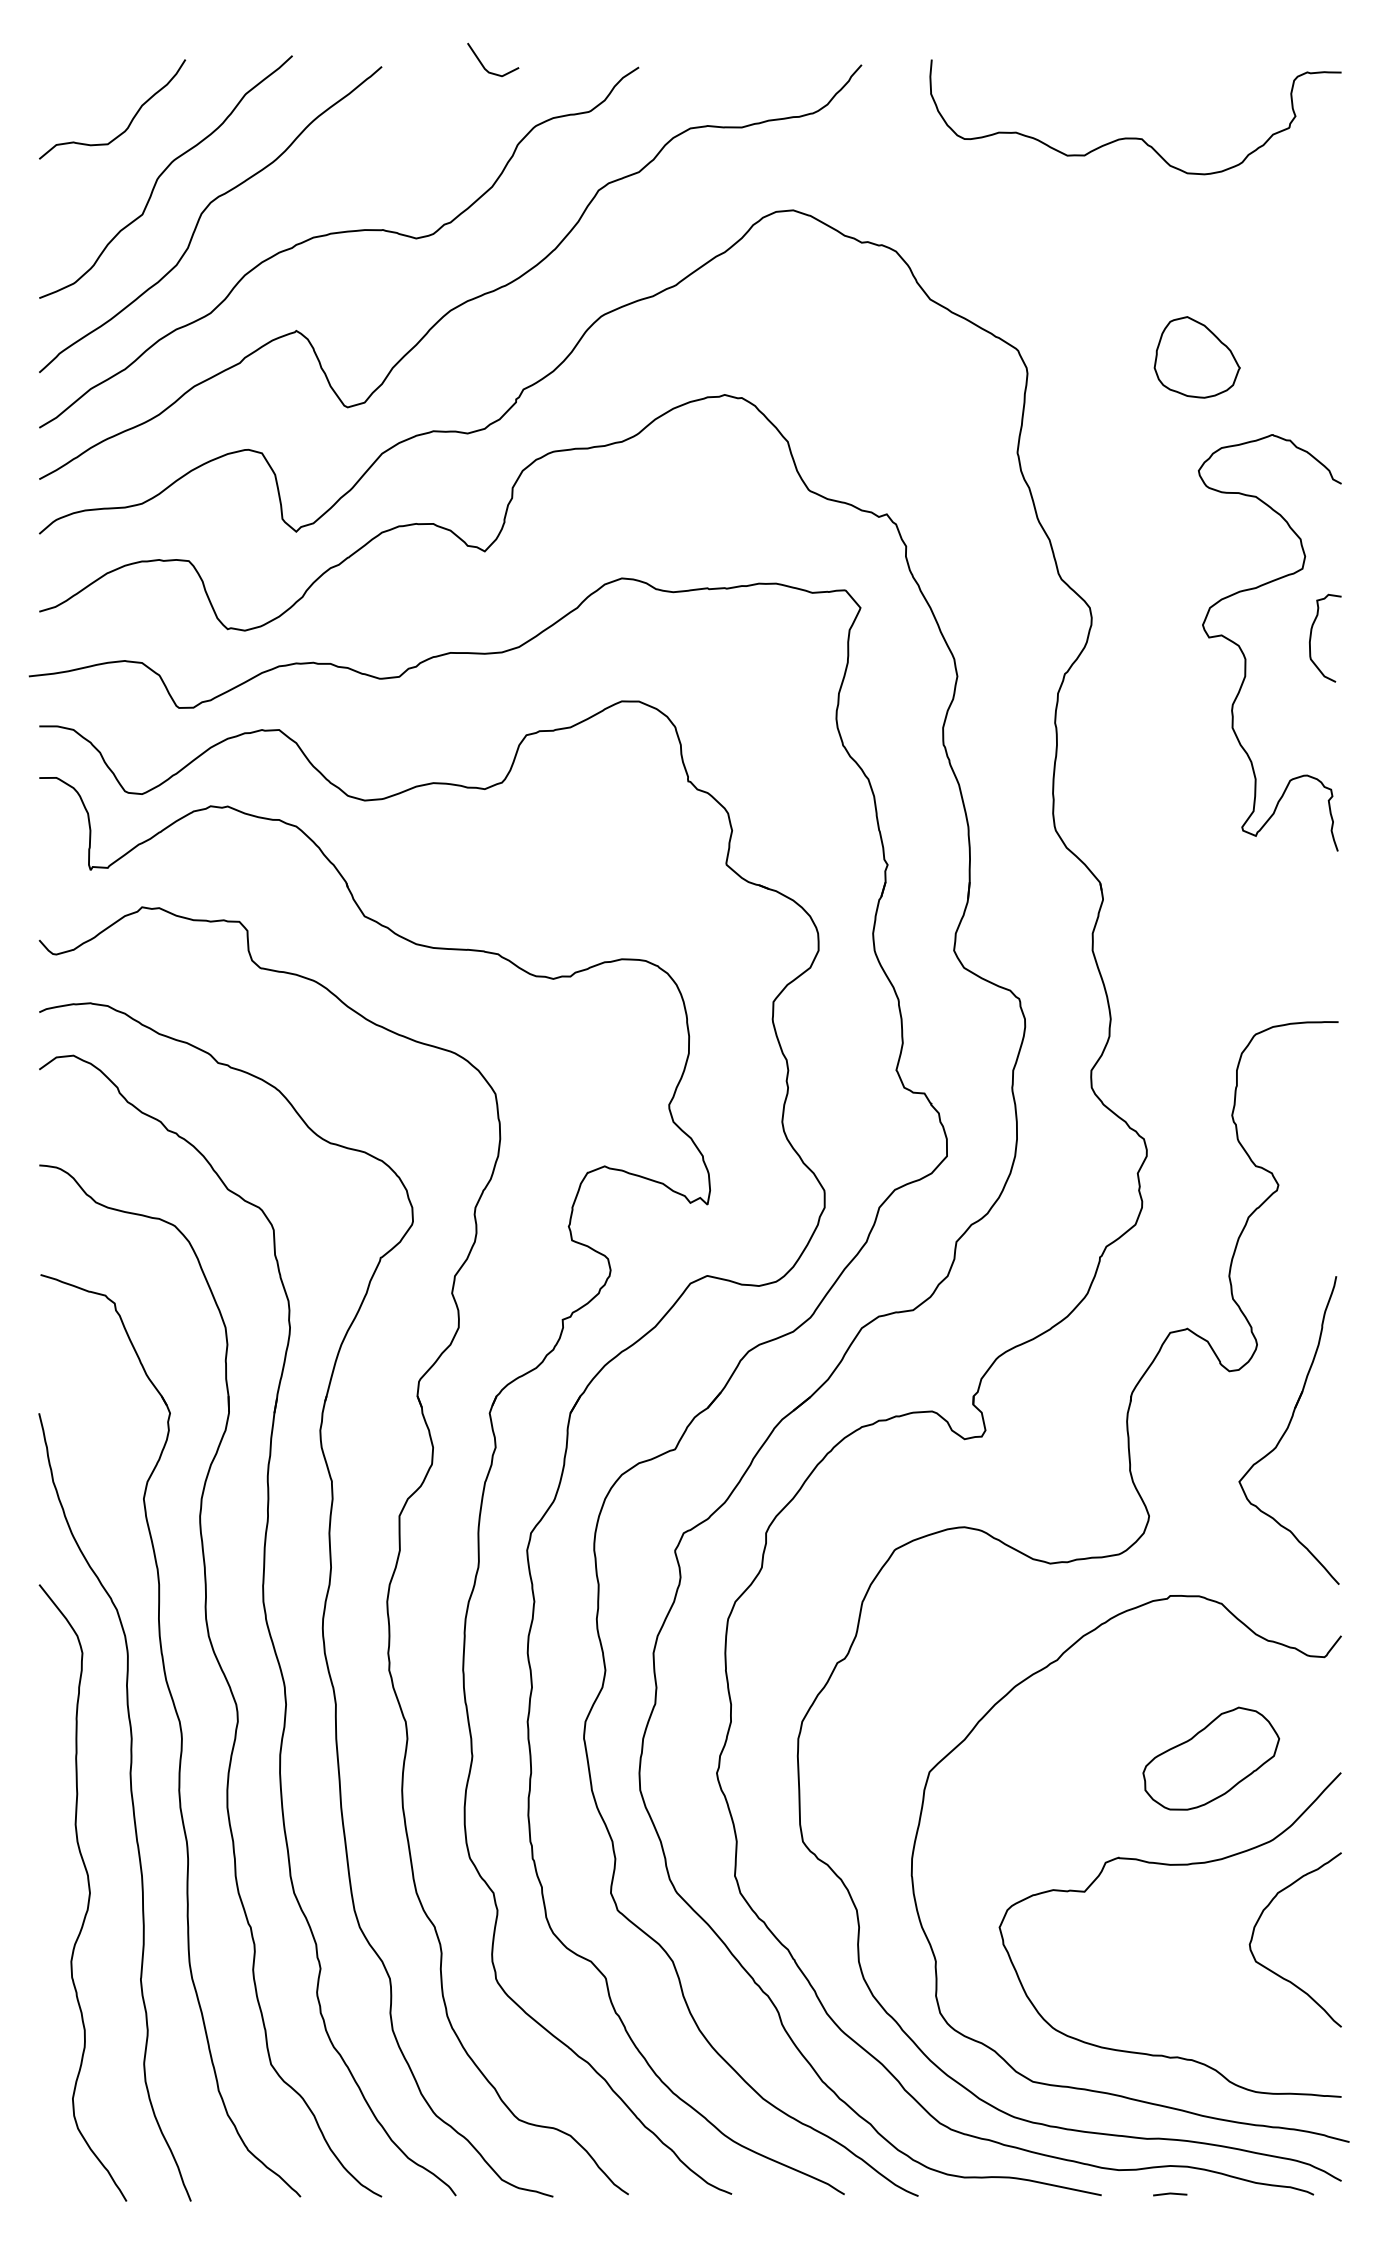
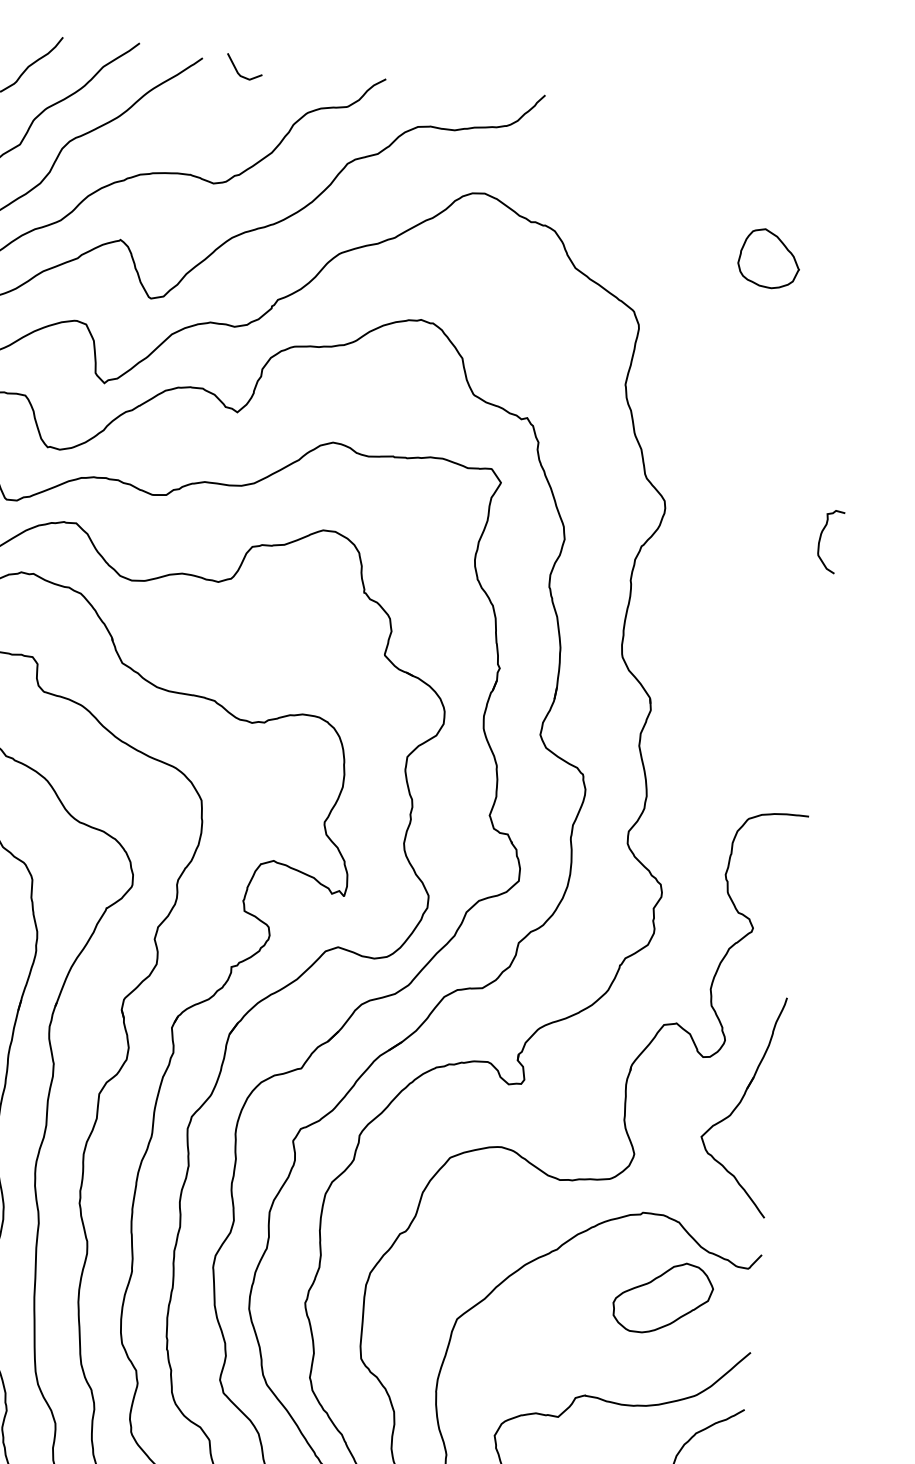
curve: (484, 66) -> (237, 71), moved
curve: (1135, 137) -> (734, 169), removed
part: (1196, 357) -> (768, 258), moved
curve: (1244, 653) -> (771, 546), removed
part: (1211, 1758) -> (663, 1297), moved

